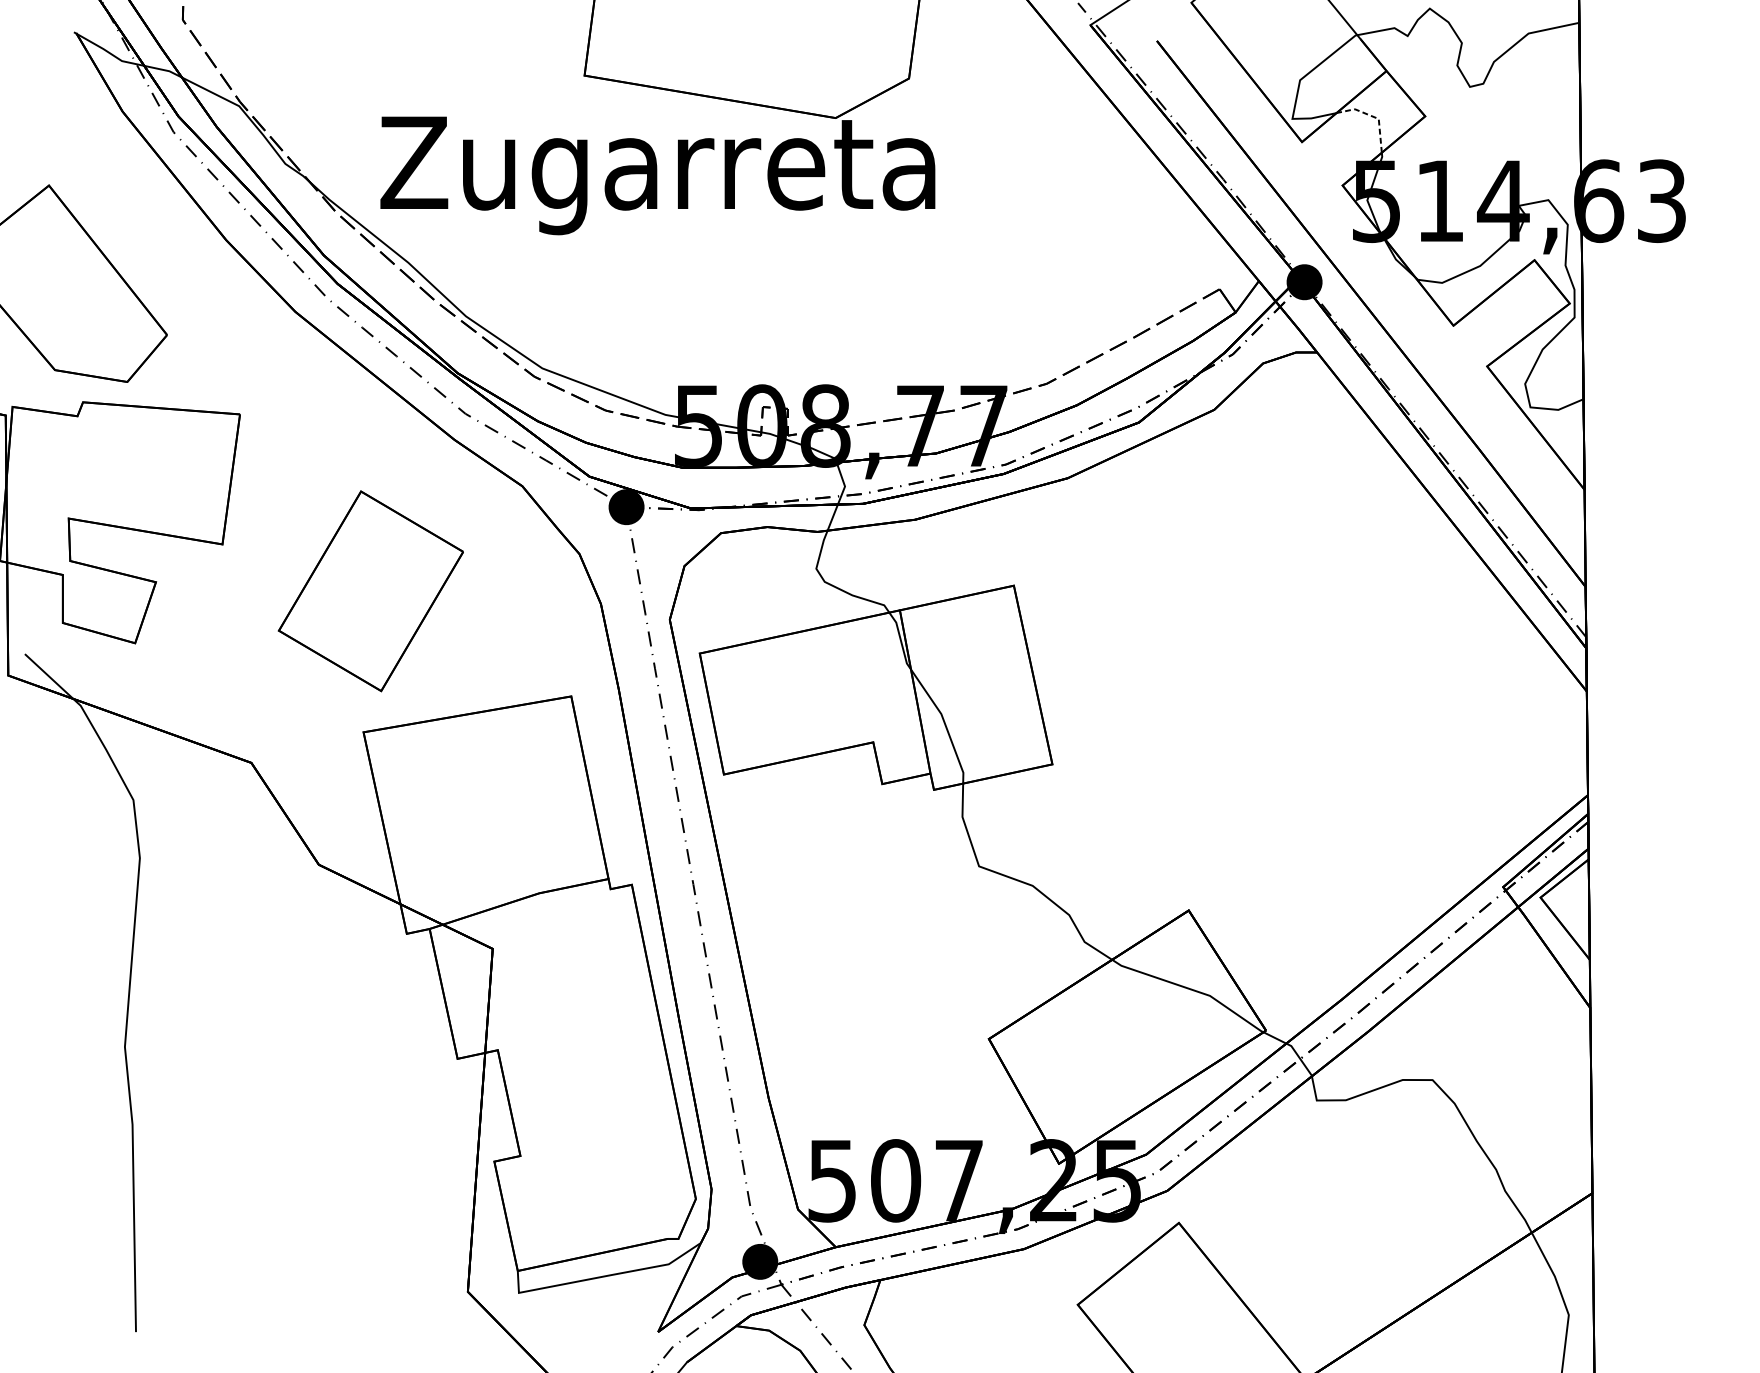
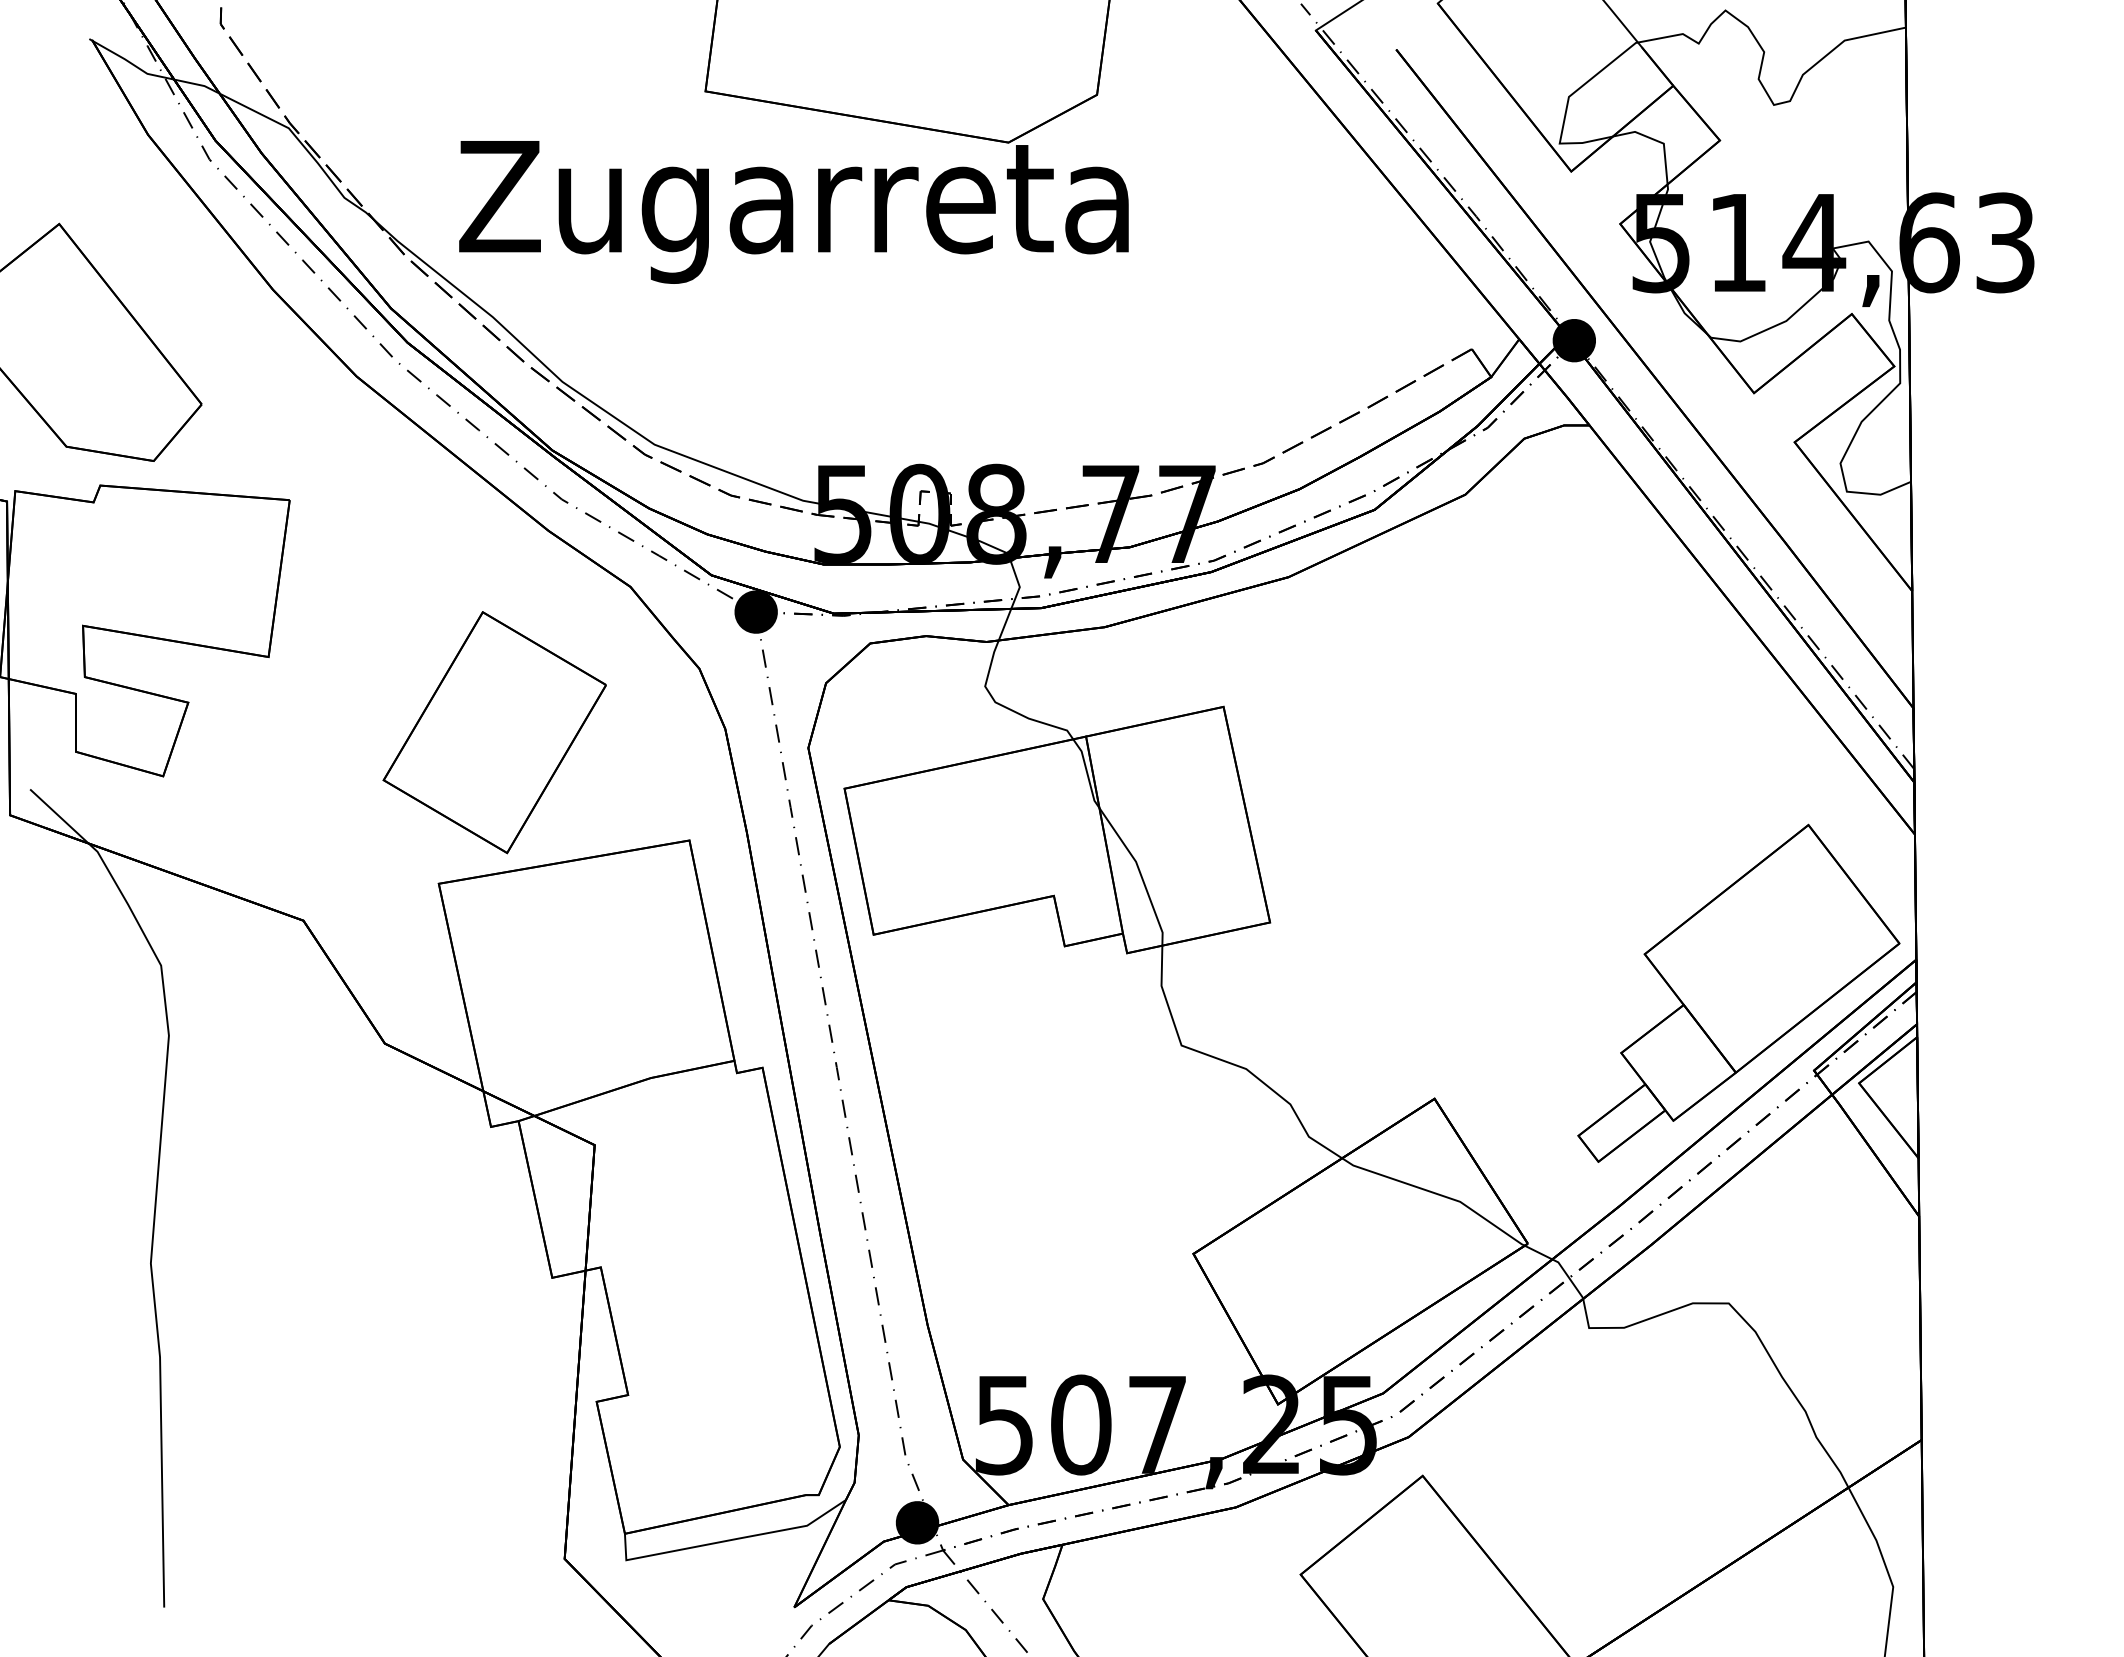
line: (1373, 117) -> (1657, 141), dashed -> solid
part: (370, 591) -> (494, 732), moved
part: (1440, 822) -> (1738, 992), added

